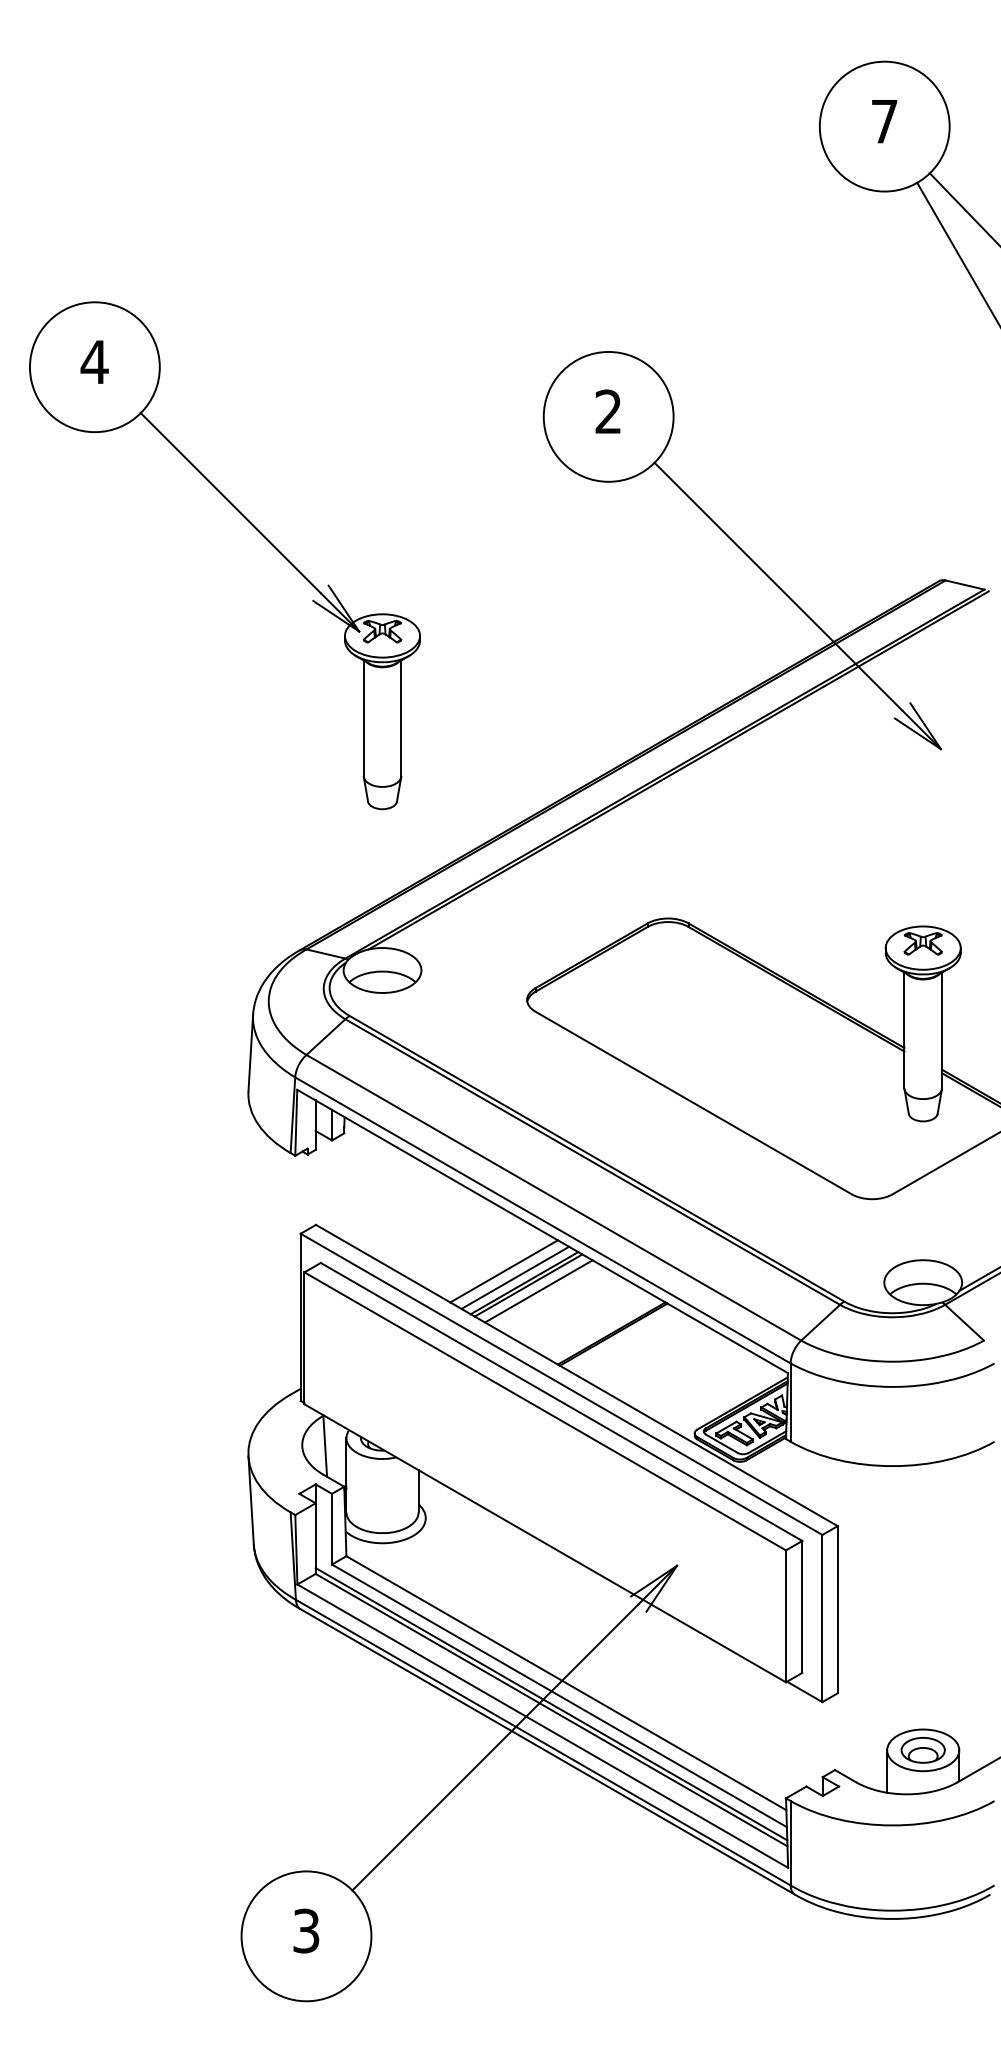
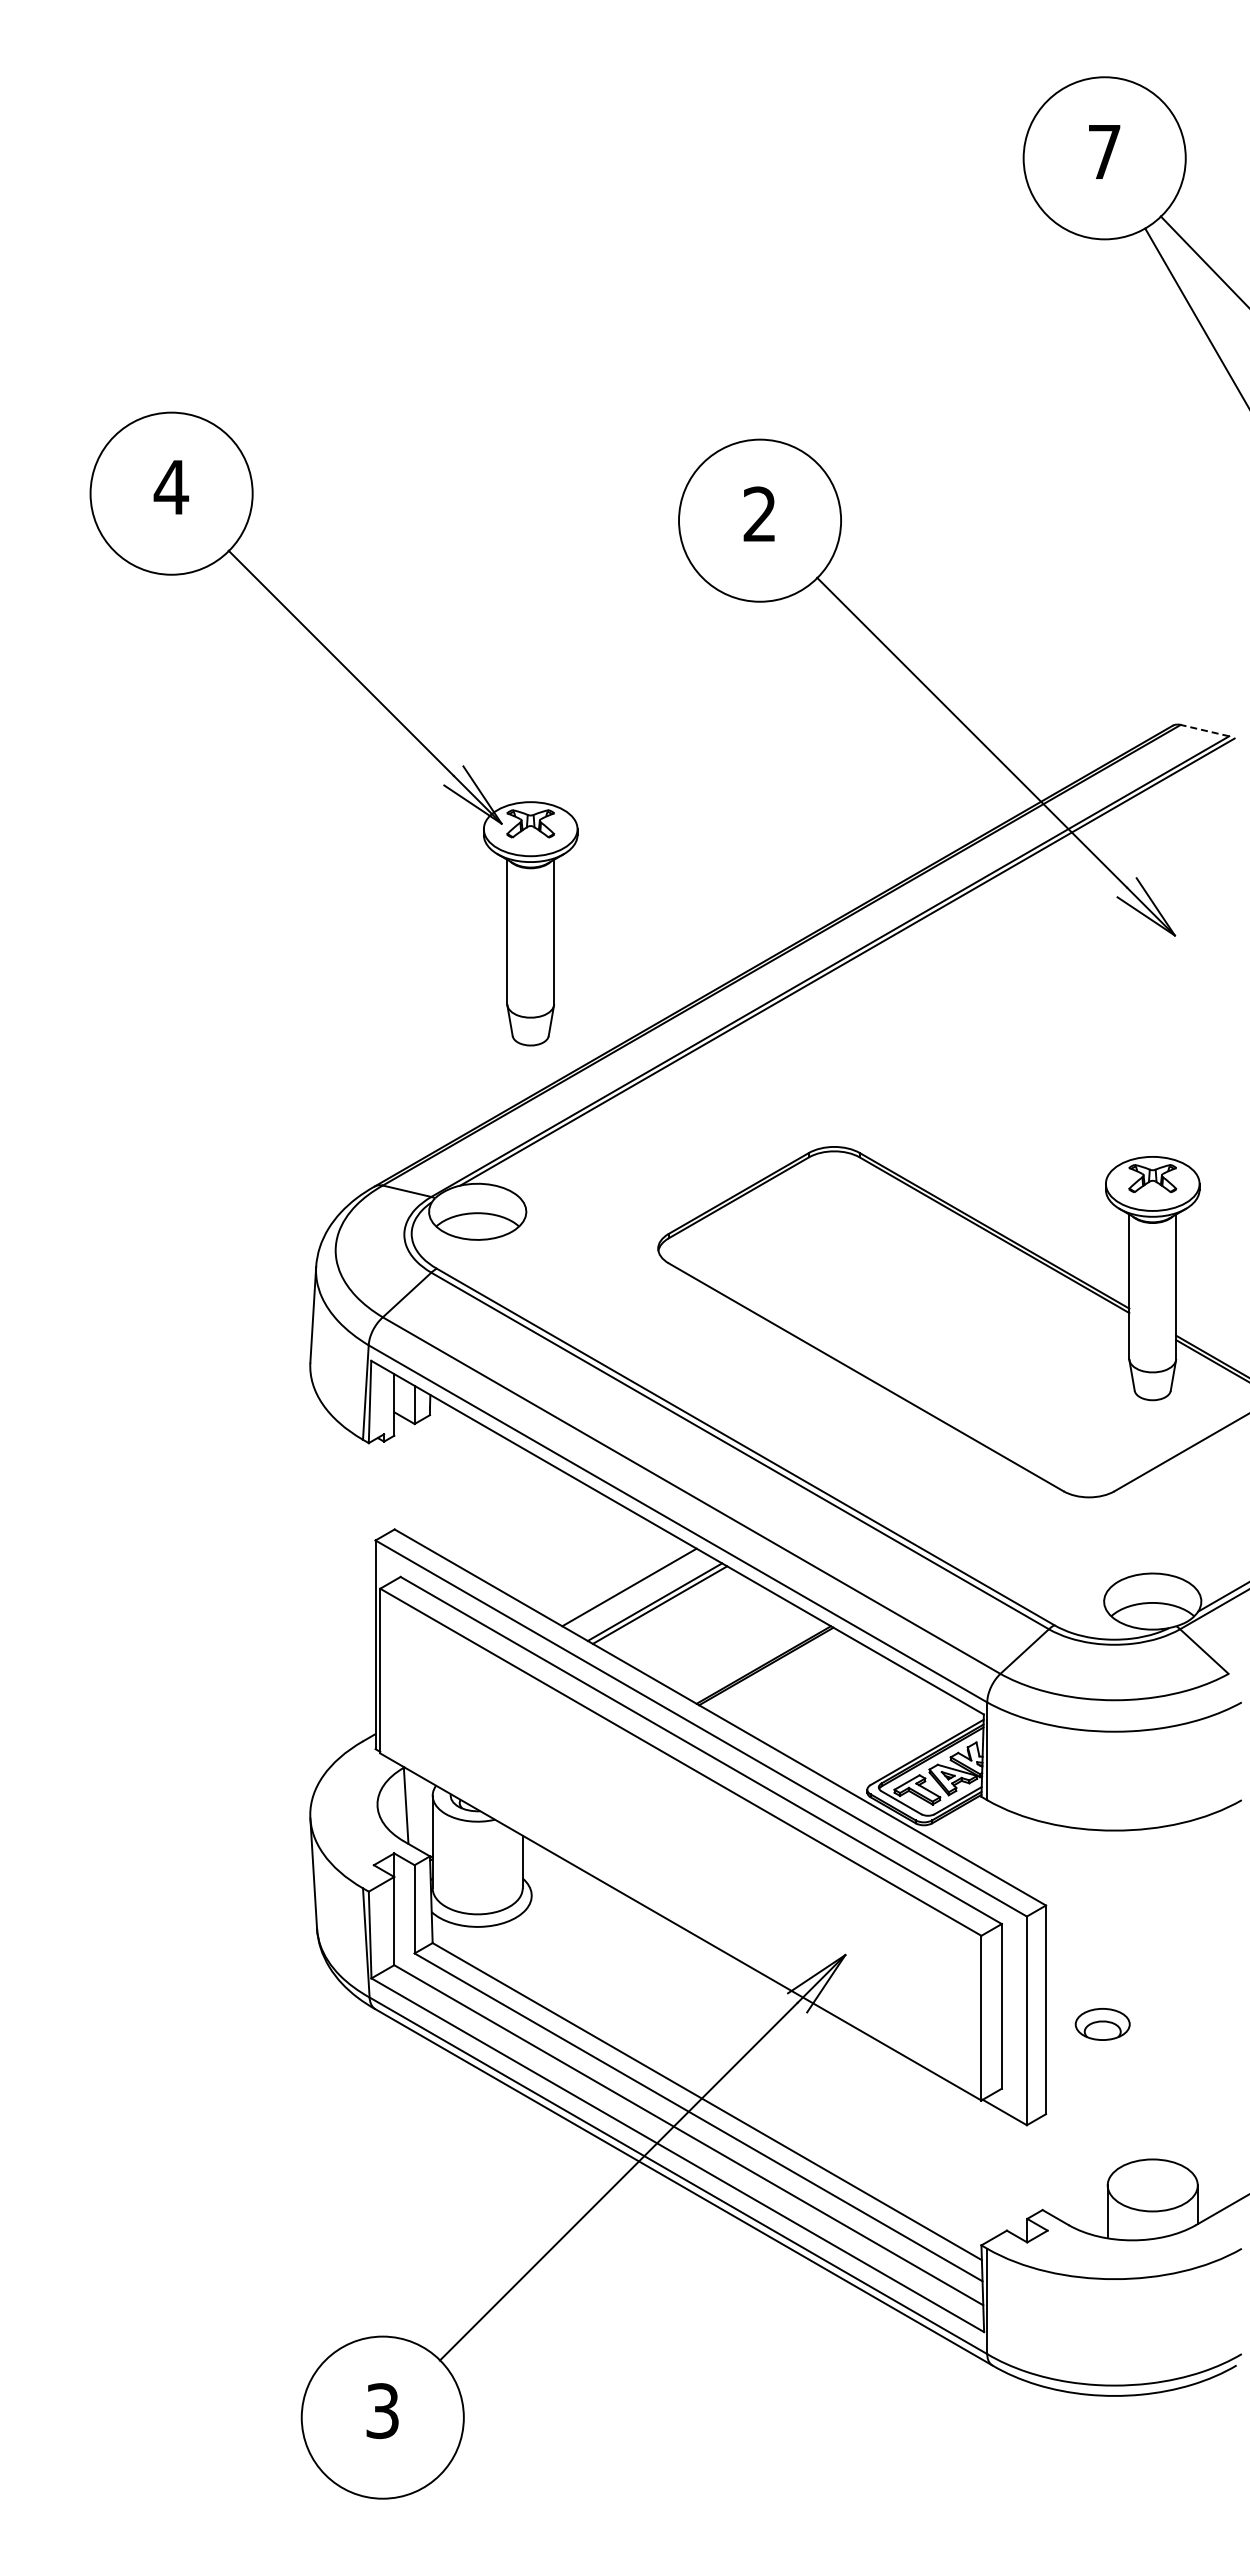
part: (253, 526) -> (369, 692), moved
line: (964, 584) -> (1204, 730), solid -> dashed
line: (515, 1277) -> (643, 1595), removed
line: (538, 1291) -> (672, 1612), removed
line: (551, 1703) -> (688, 2127), removed
part: (923, 1750) -> (1102, 2024), moved

